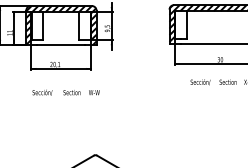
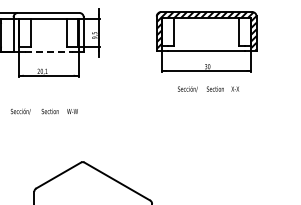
hatch: (61, 24) -> (48, 31), removed
line: (61, 44) -> (48, 51), solid -> dashed
text: (65, 92) -> (43, 111), moved

